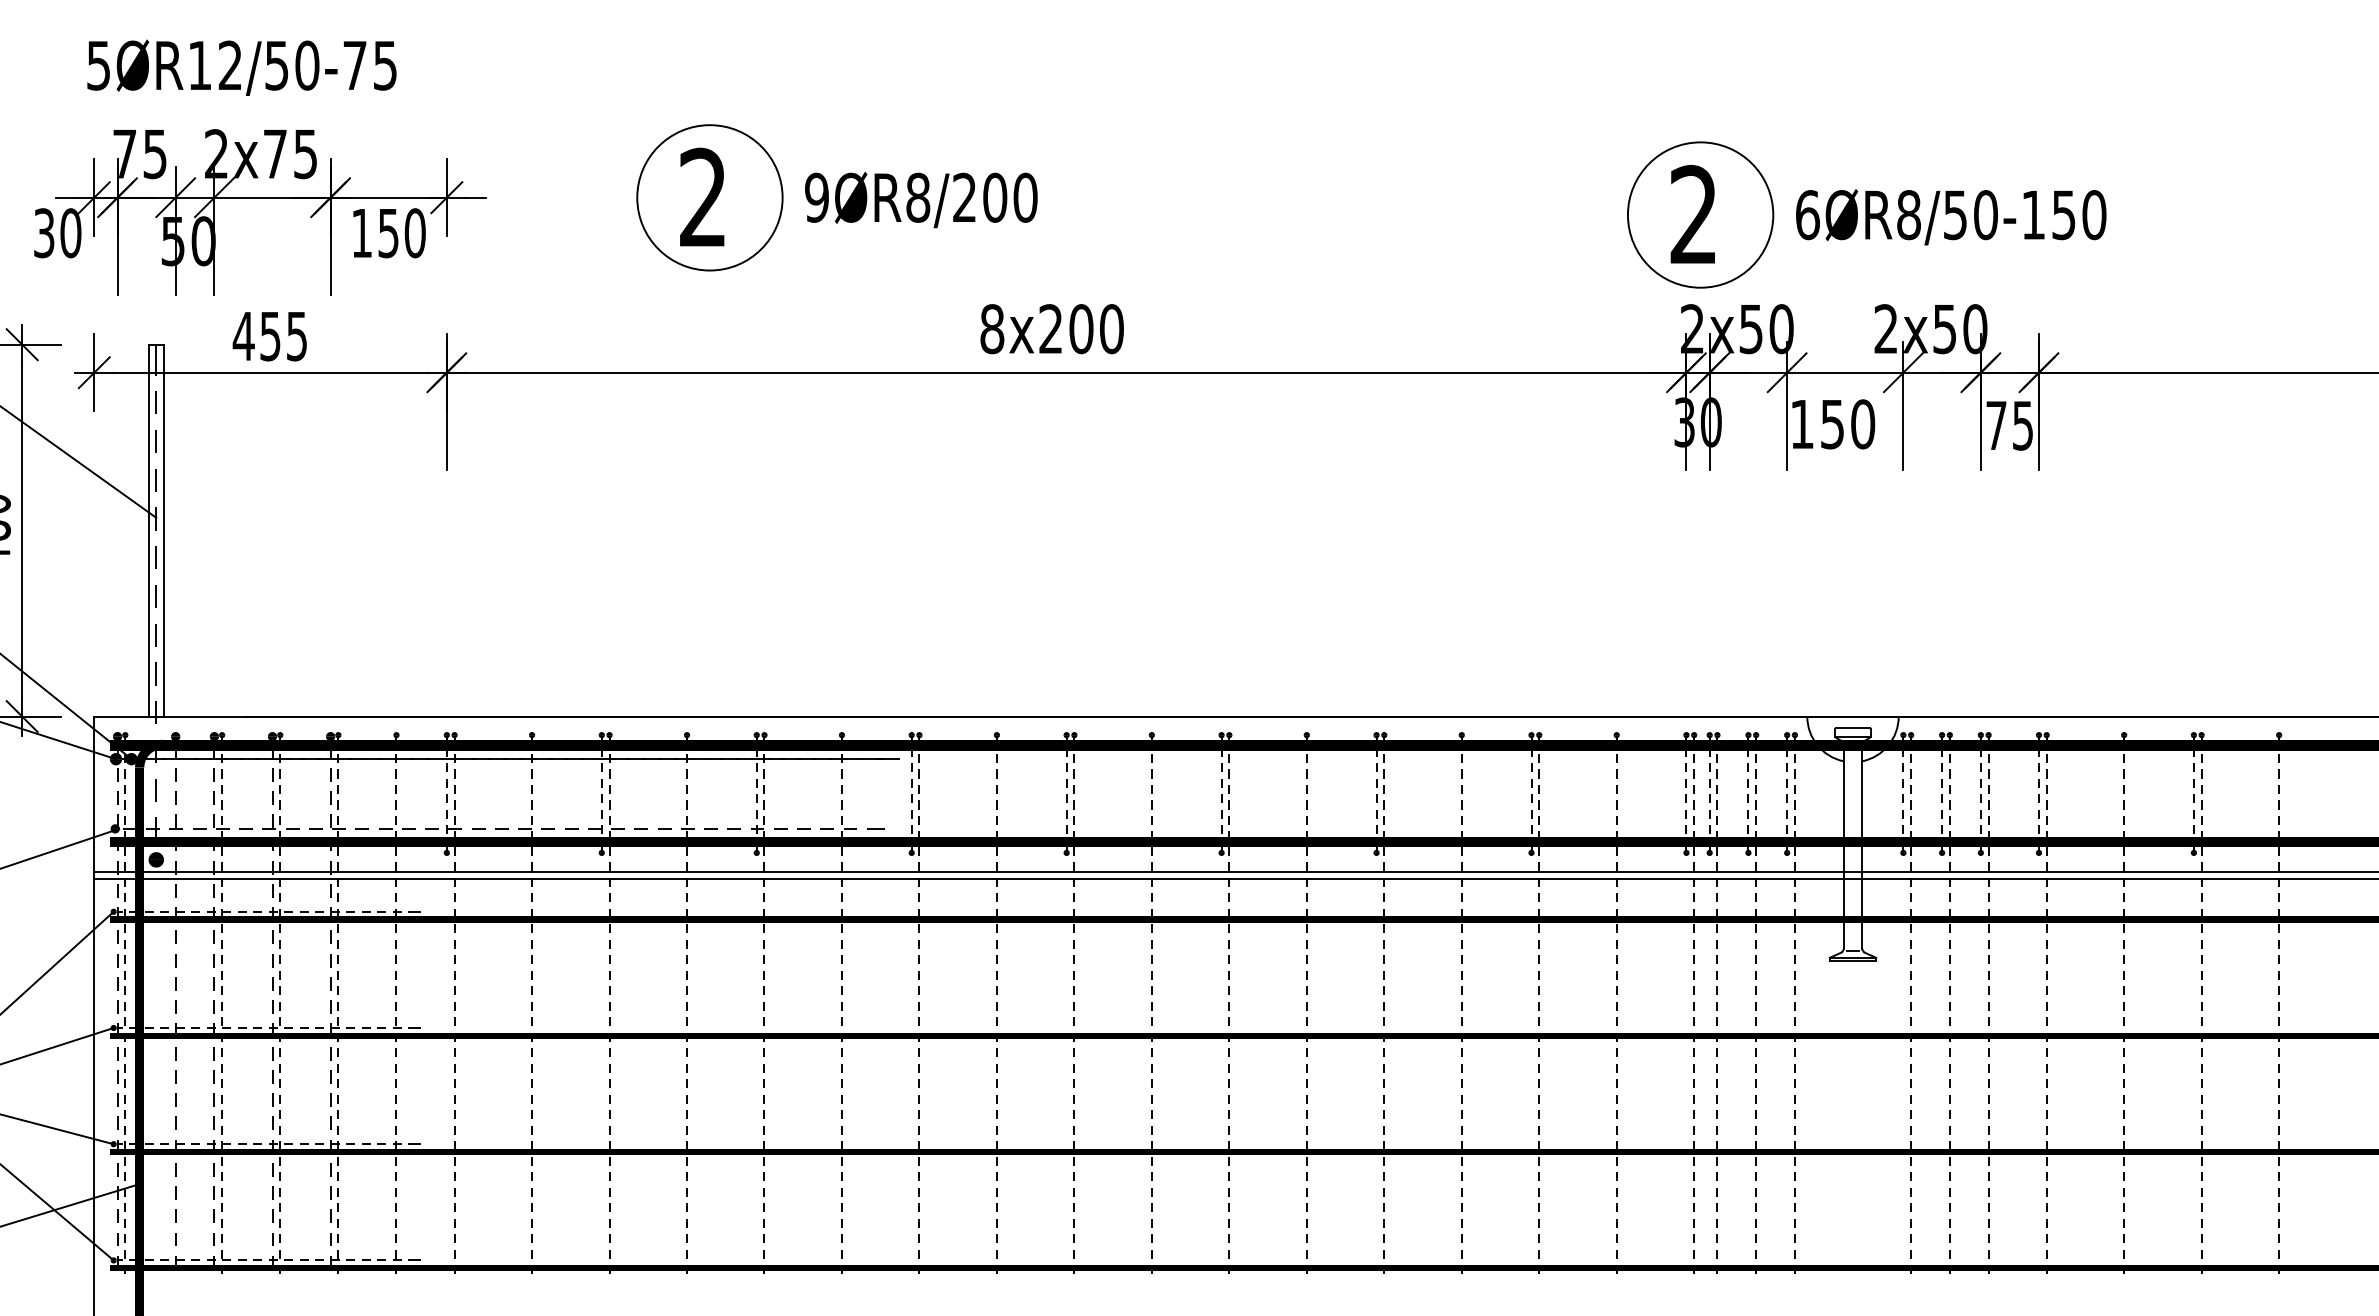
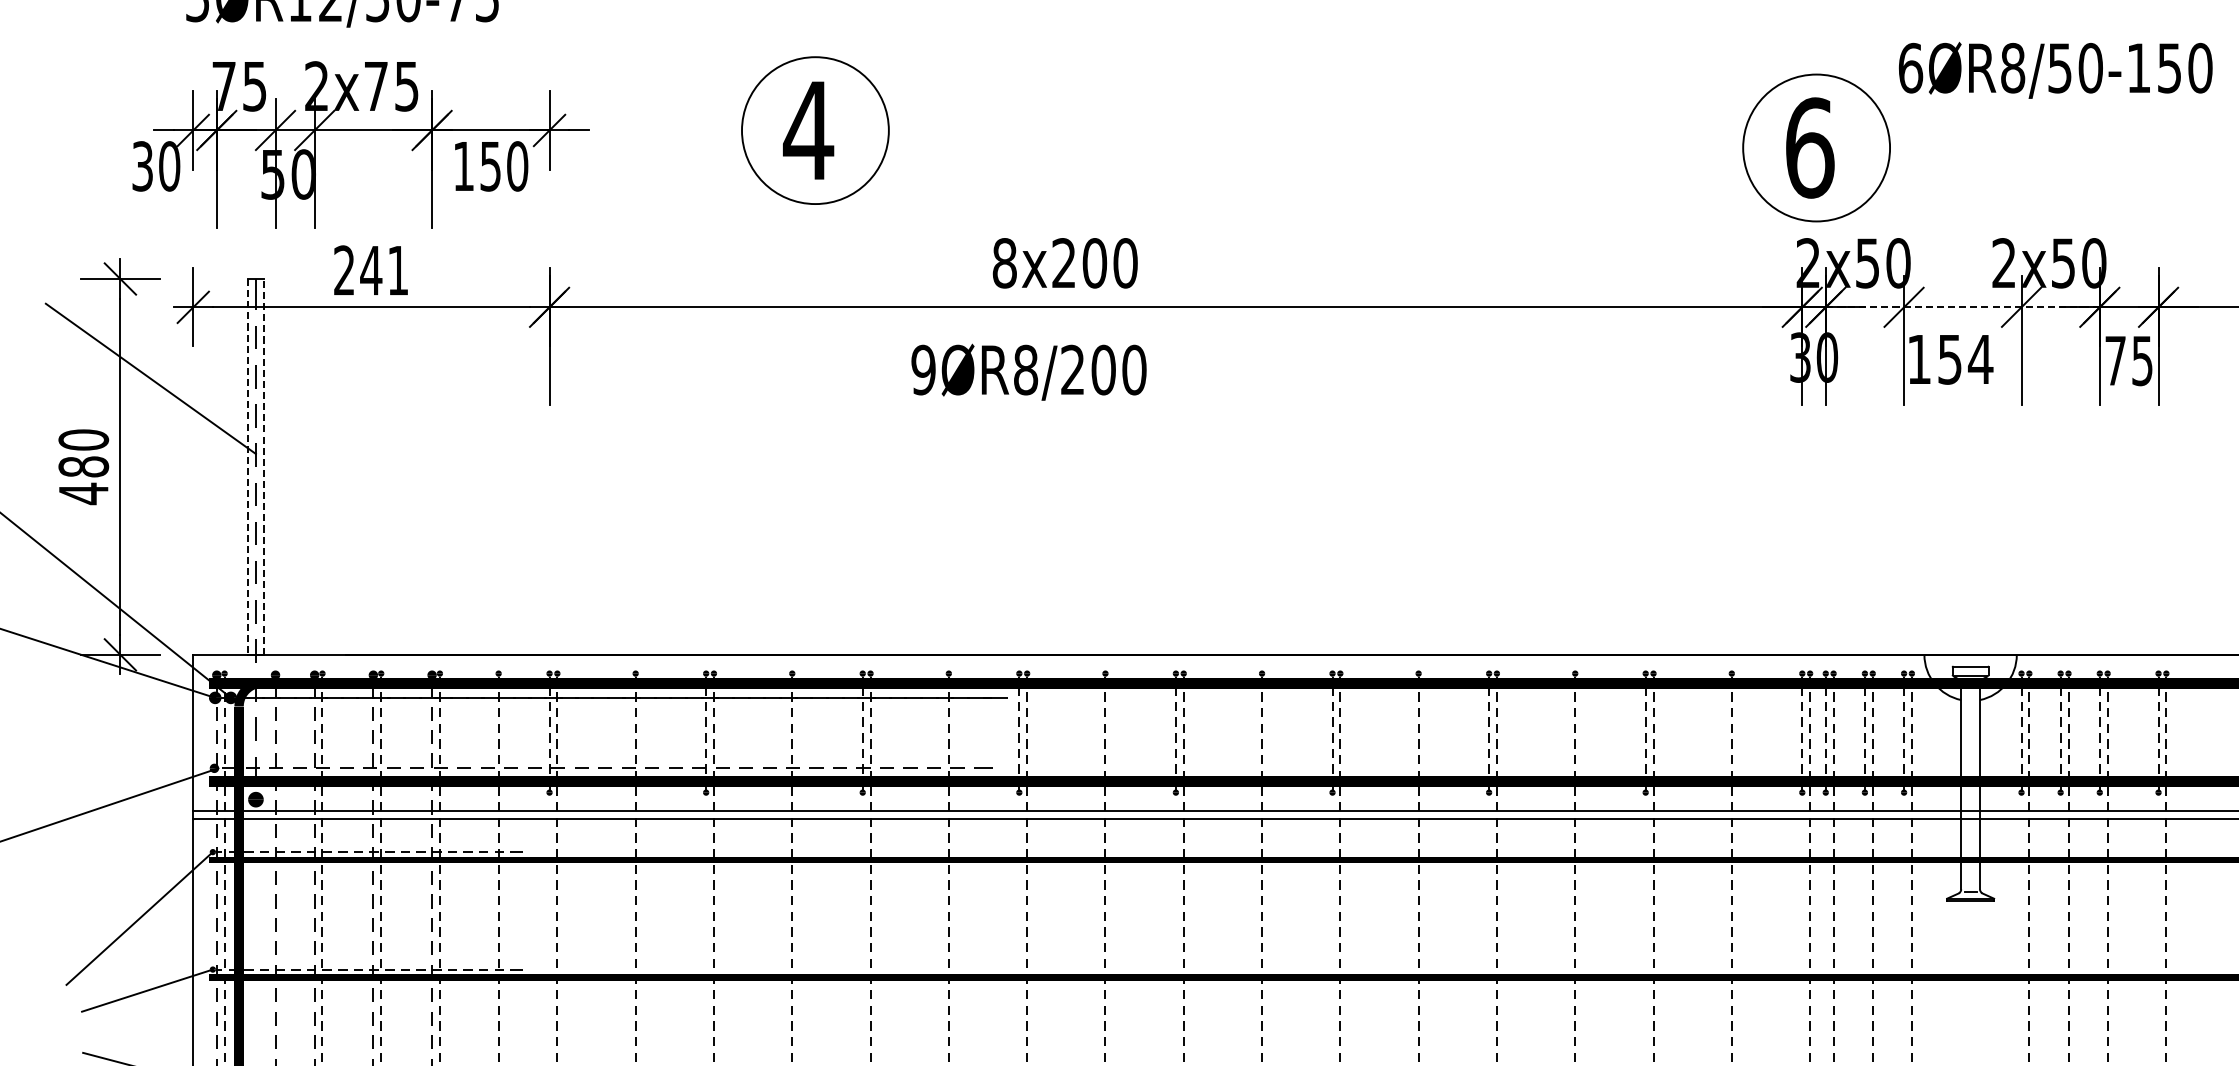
text: (702, 196) -> (807, 129), 2 -> 4
text: (921, 199) -> (1029, 371), moved
text: (1694, 214) -> (1810, 147), 2 -> 6
text: (1951, 217) -> (2056, 70), moved
text: (1051, 329) -> (1064, 263), moved
text: (269, 336) -> (370, 270), 455 -> 241
line: (1845, 372) -> (1963, 307), solid -> dashed
text: (1862, 424) -> (1980, 359), 150 -> 154
line: (148, 530) -> (248, 466), solid -> dashed
line: (164, 530) -> (264, 466), solid -> dashed

